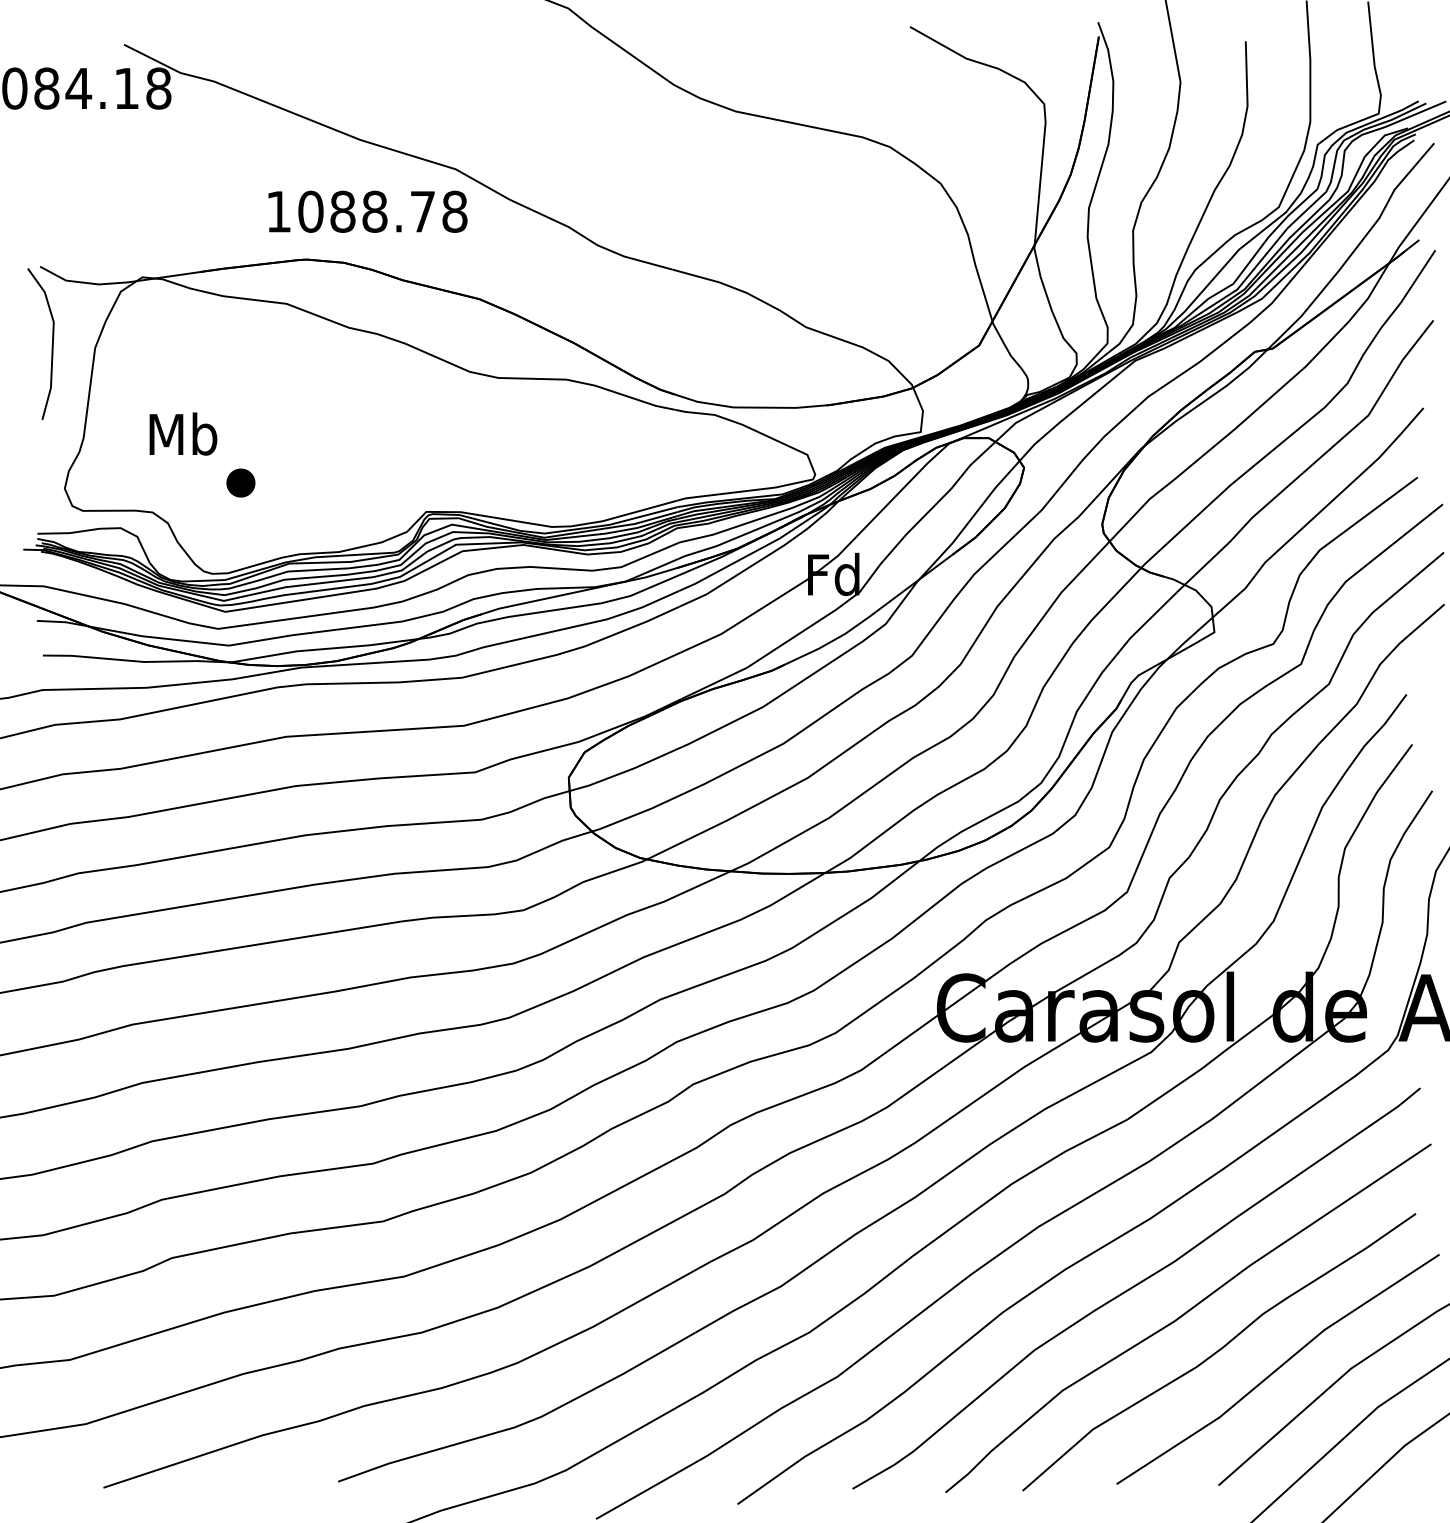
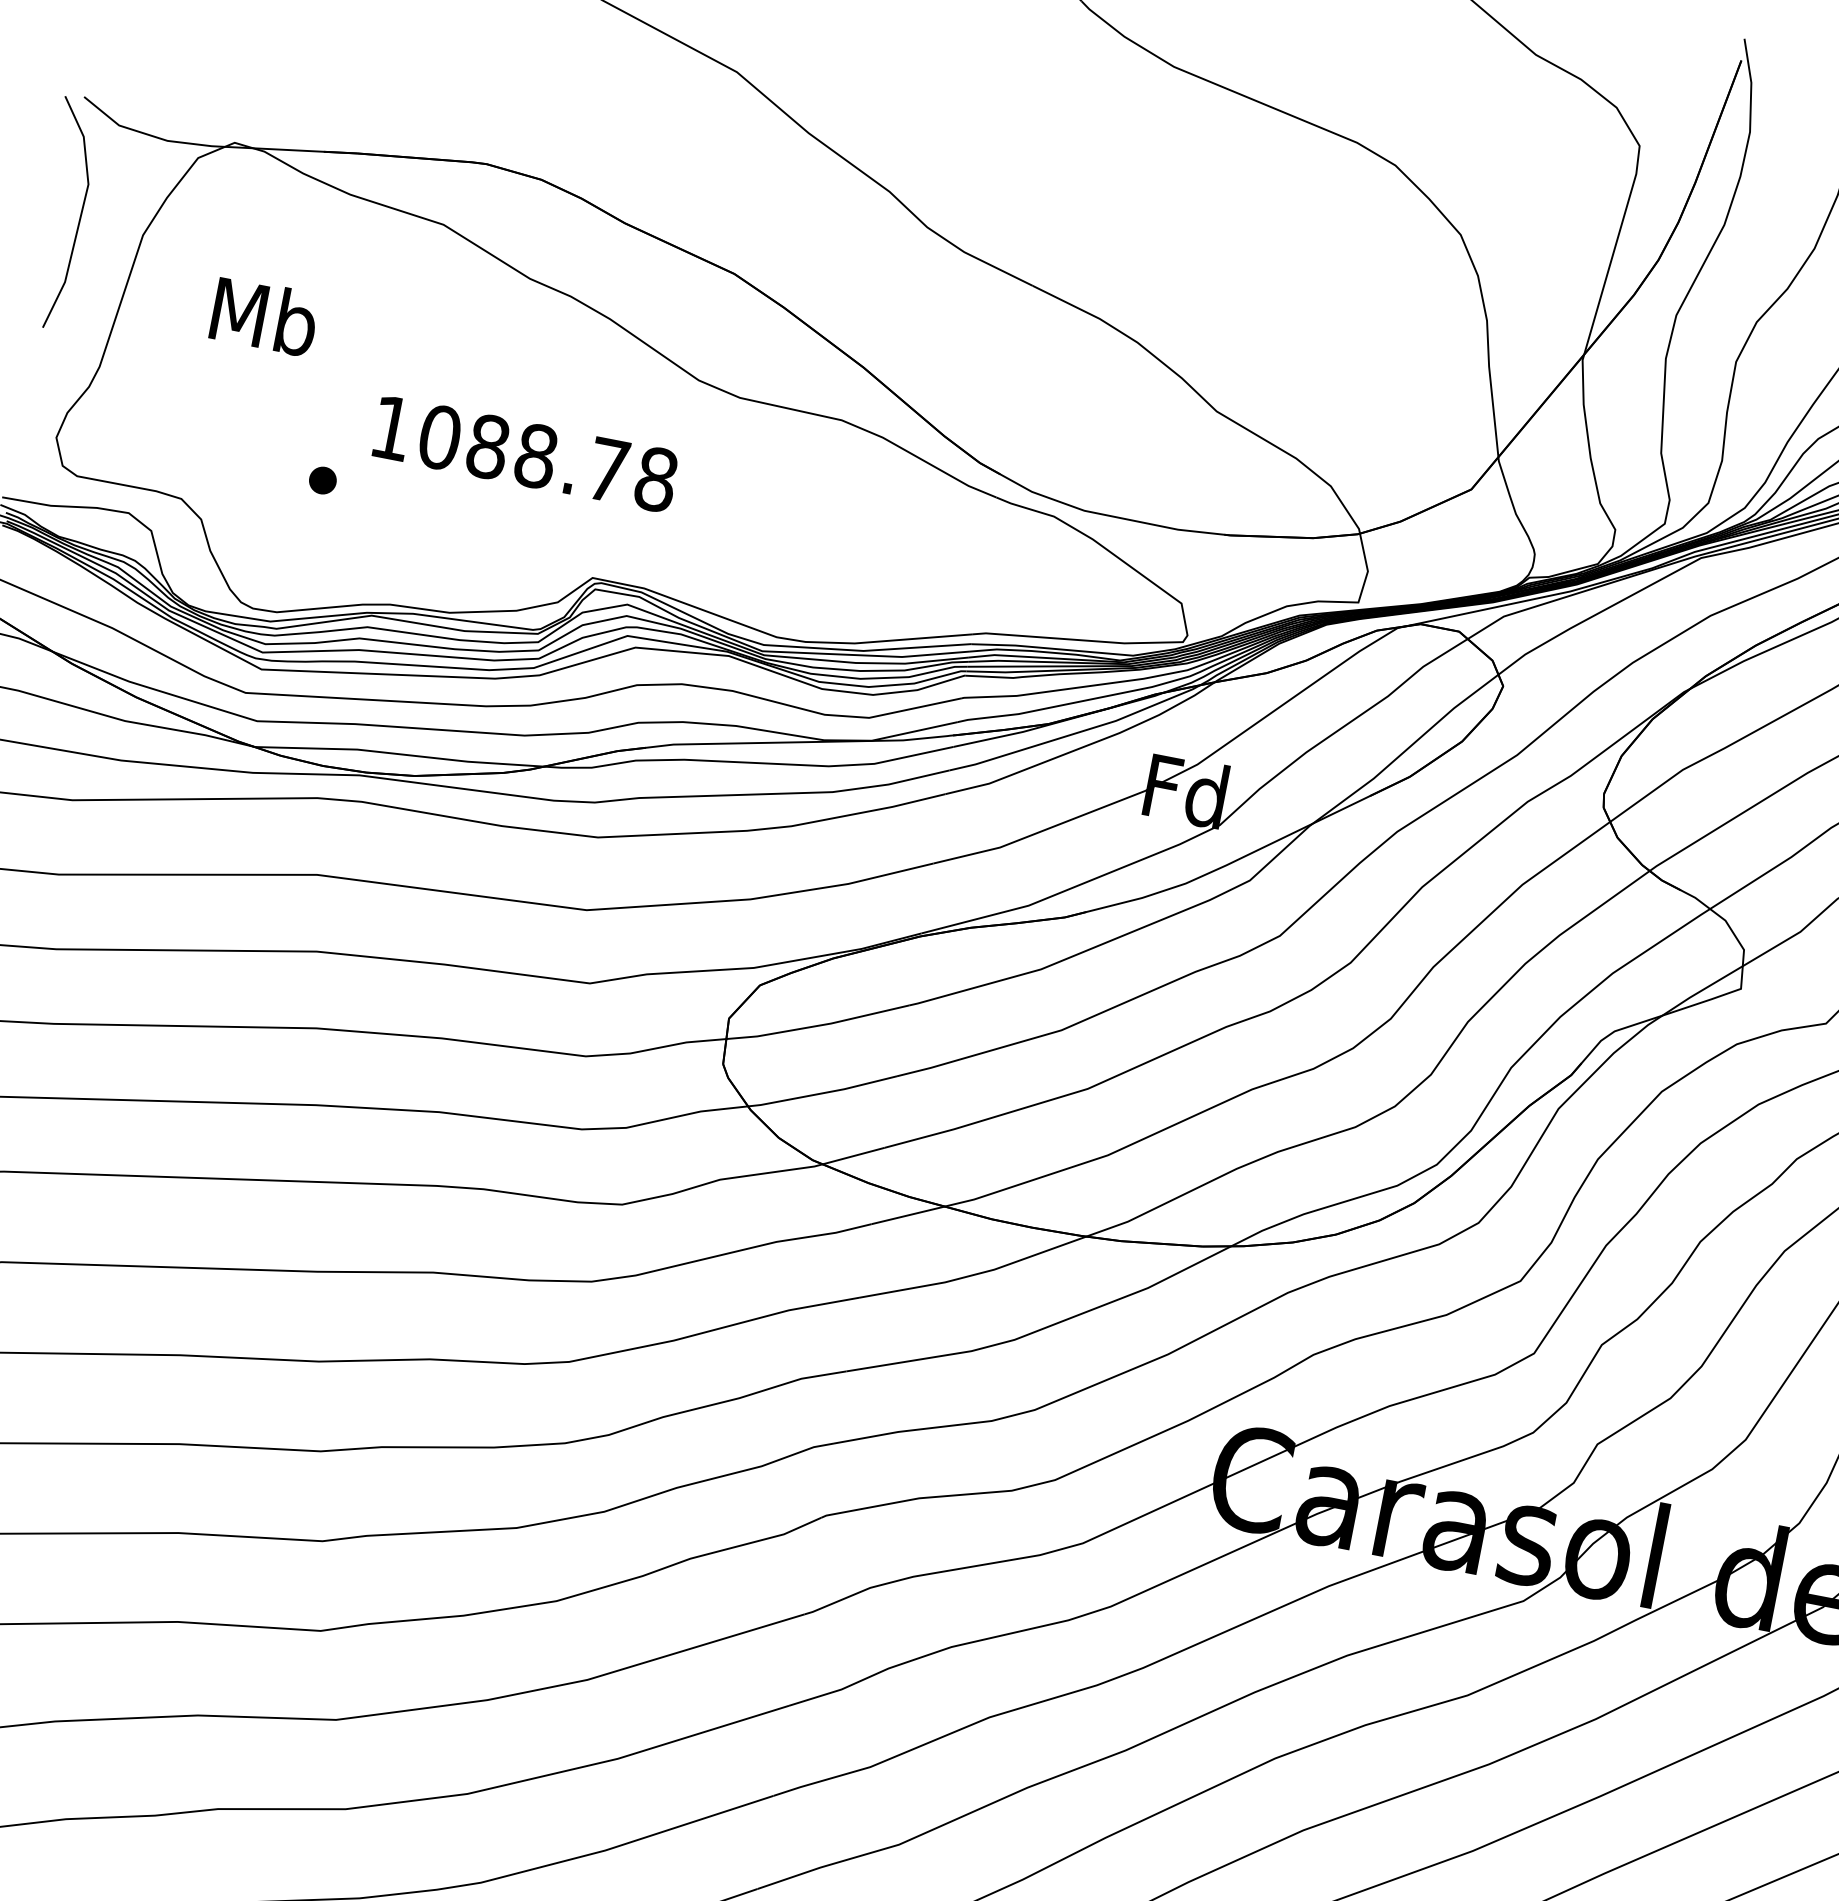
text: (367, 211) -> (525, 453), moved
text: (183, 433) -> (265, 315), moved
part: (241, 482) -> (323, 479), size x0.62

